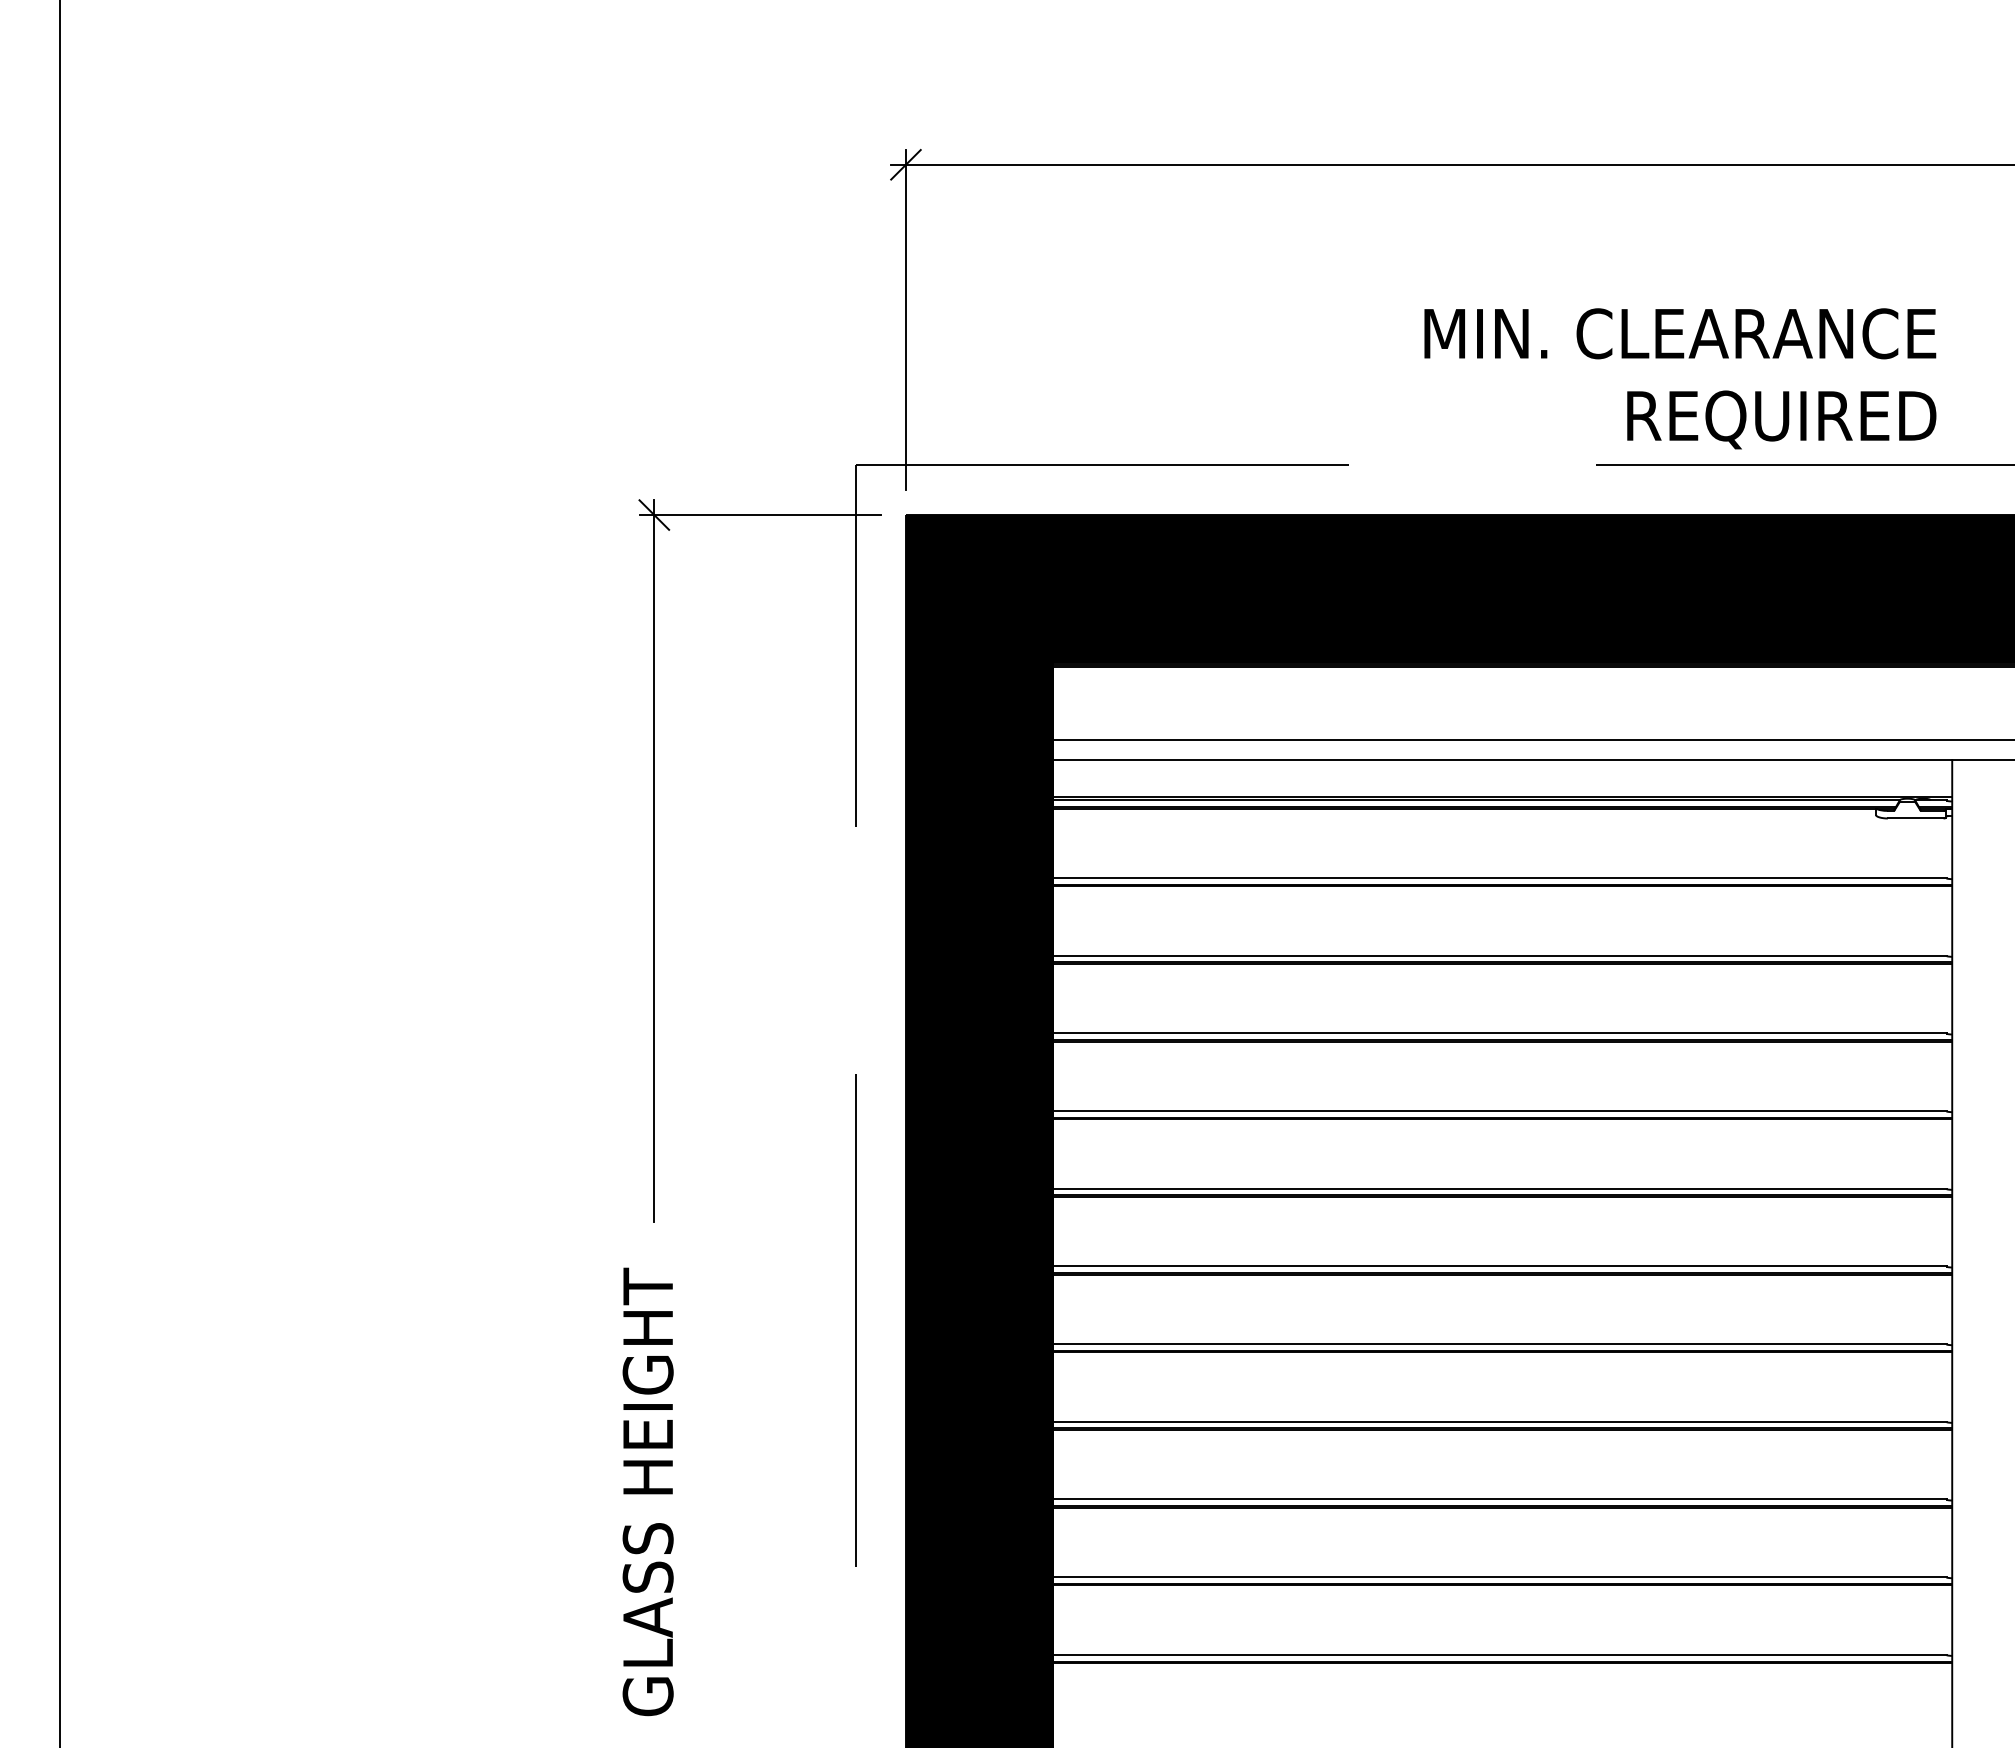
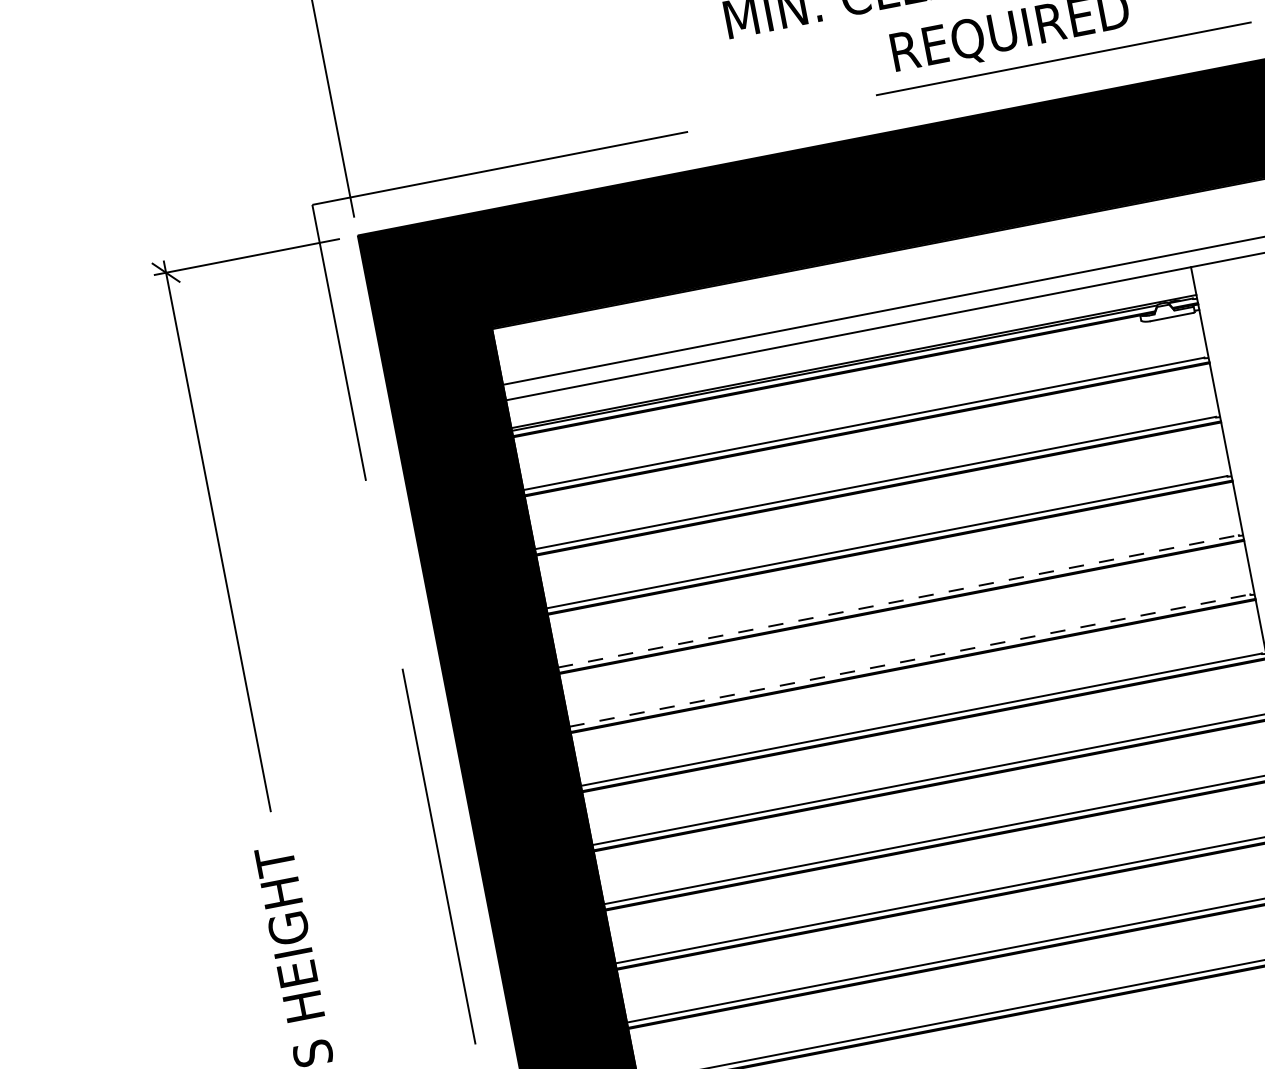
line: (1499, 1110) -> (898, 601), solid -> dashed
line: (1499, 1188) -> (909, 660), solid -> dashed

